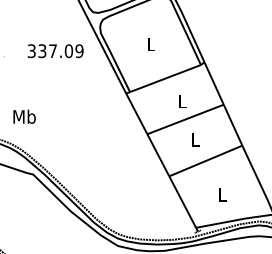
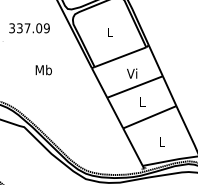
text: (55, 51) -> (29, 28), moved
text: (182, 100) -> (132, 73), L -> Vi
text: (24, 117) -> (43, 70), moved

